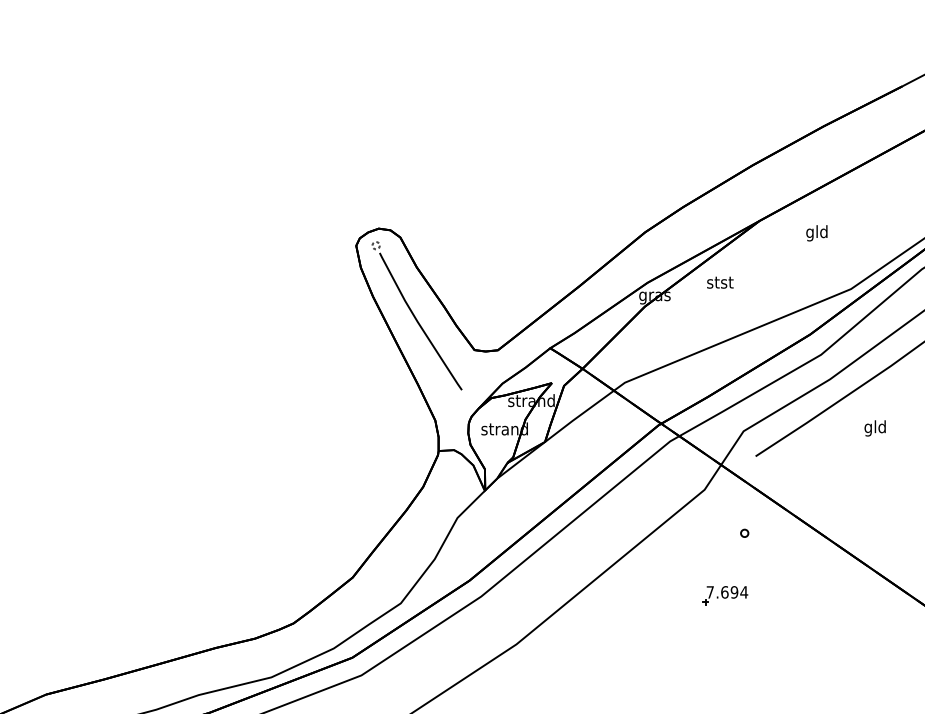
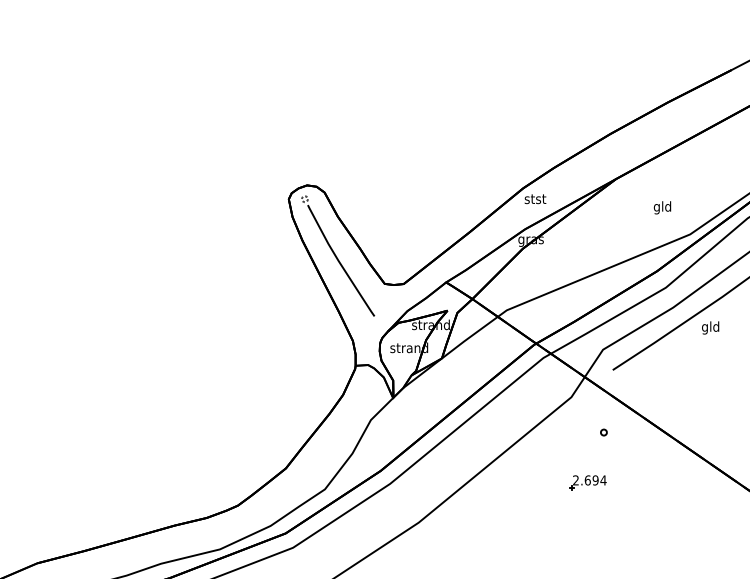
text: (816, 233) -> (662, 207), moved
text: (720, 282) -> (535, 199), moved
text: (874, 428) -> (710, 328), moved
text: (709, 592) -> (575, 480), 7.694 -> 2.694

